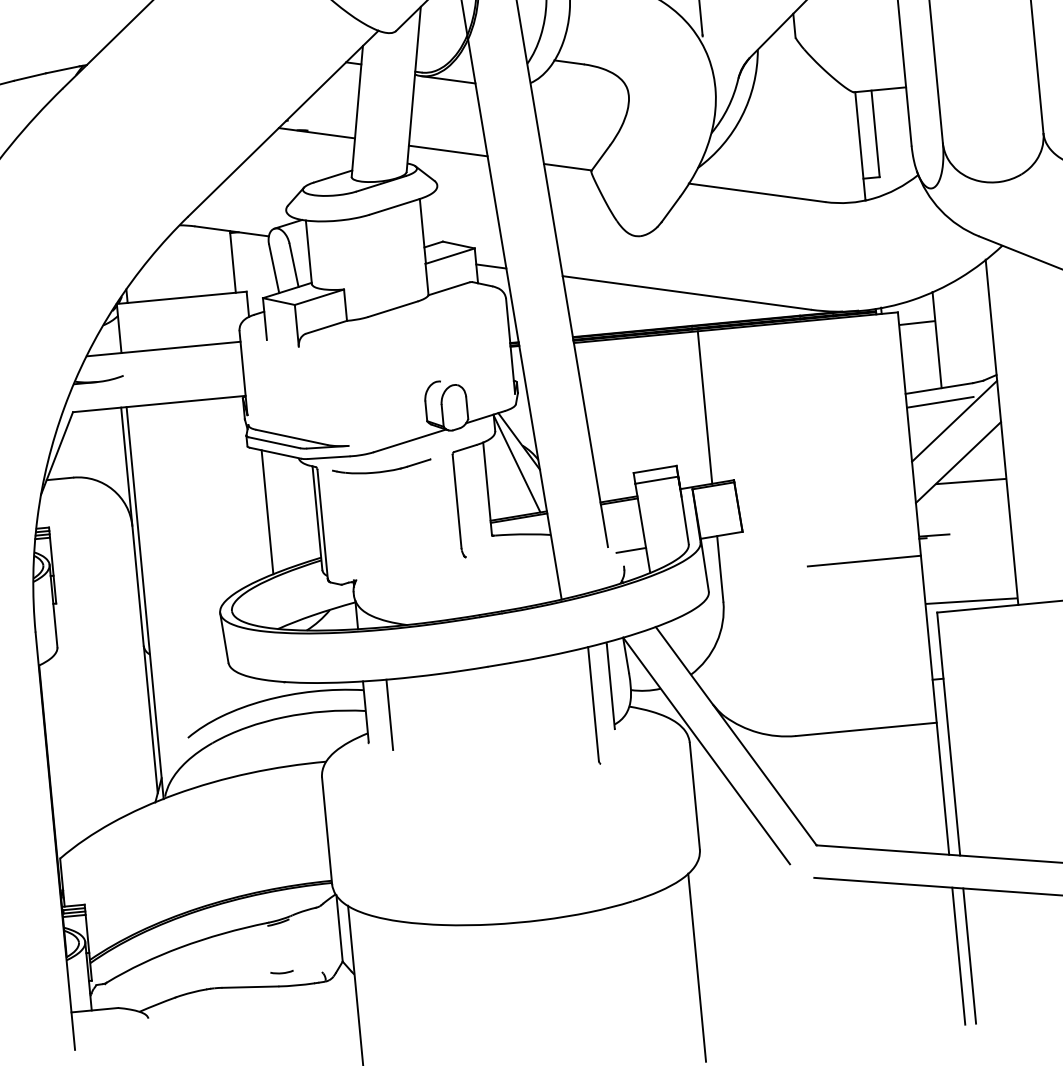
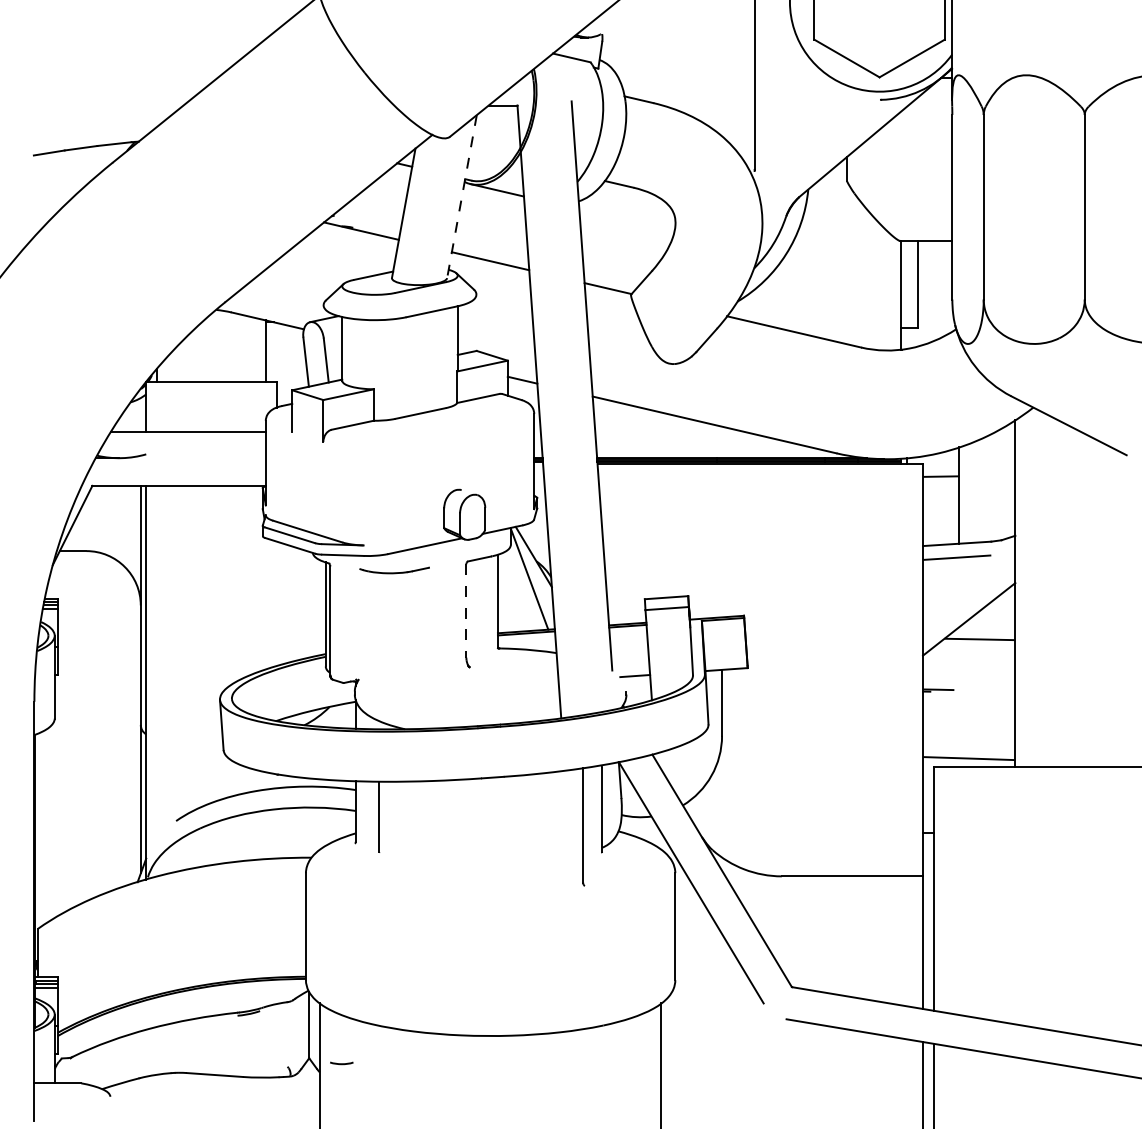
line: (414, 89) -> (462, 196), solid -> dashed
line: (705, 407) -> (722, 540), removed
line: (954, 420) -> (969, 577), removed
part: (381, 467) -> (394, 570), size x0.7
line: (457, 501) -> (466, 610), solid -> dashed
line: (267, 511) -> (276, 603), removed
line: (864, 560) -> (866, 708), removed
curve: (281, 972) -> (341, 1063), moved

